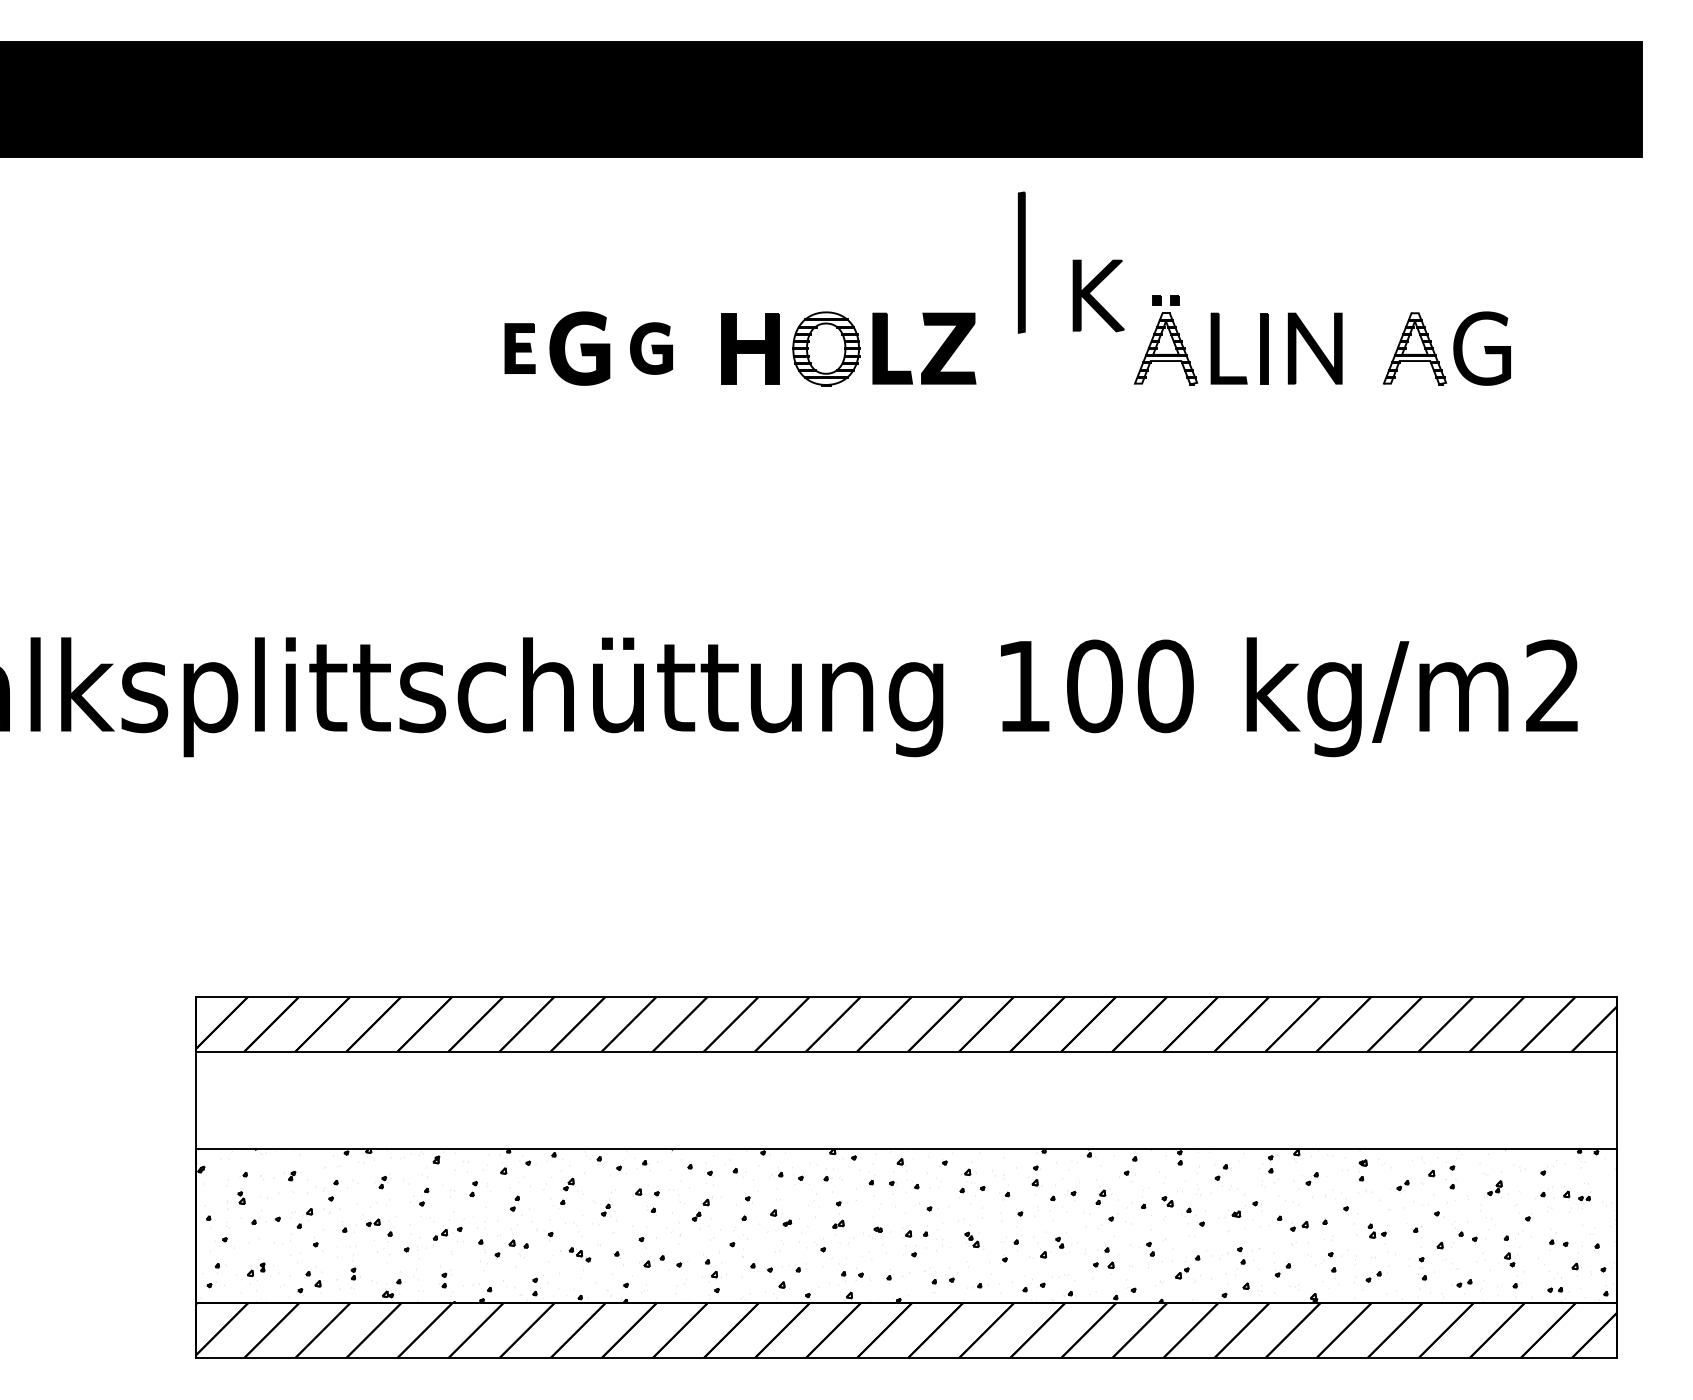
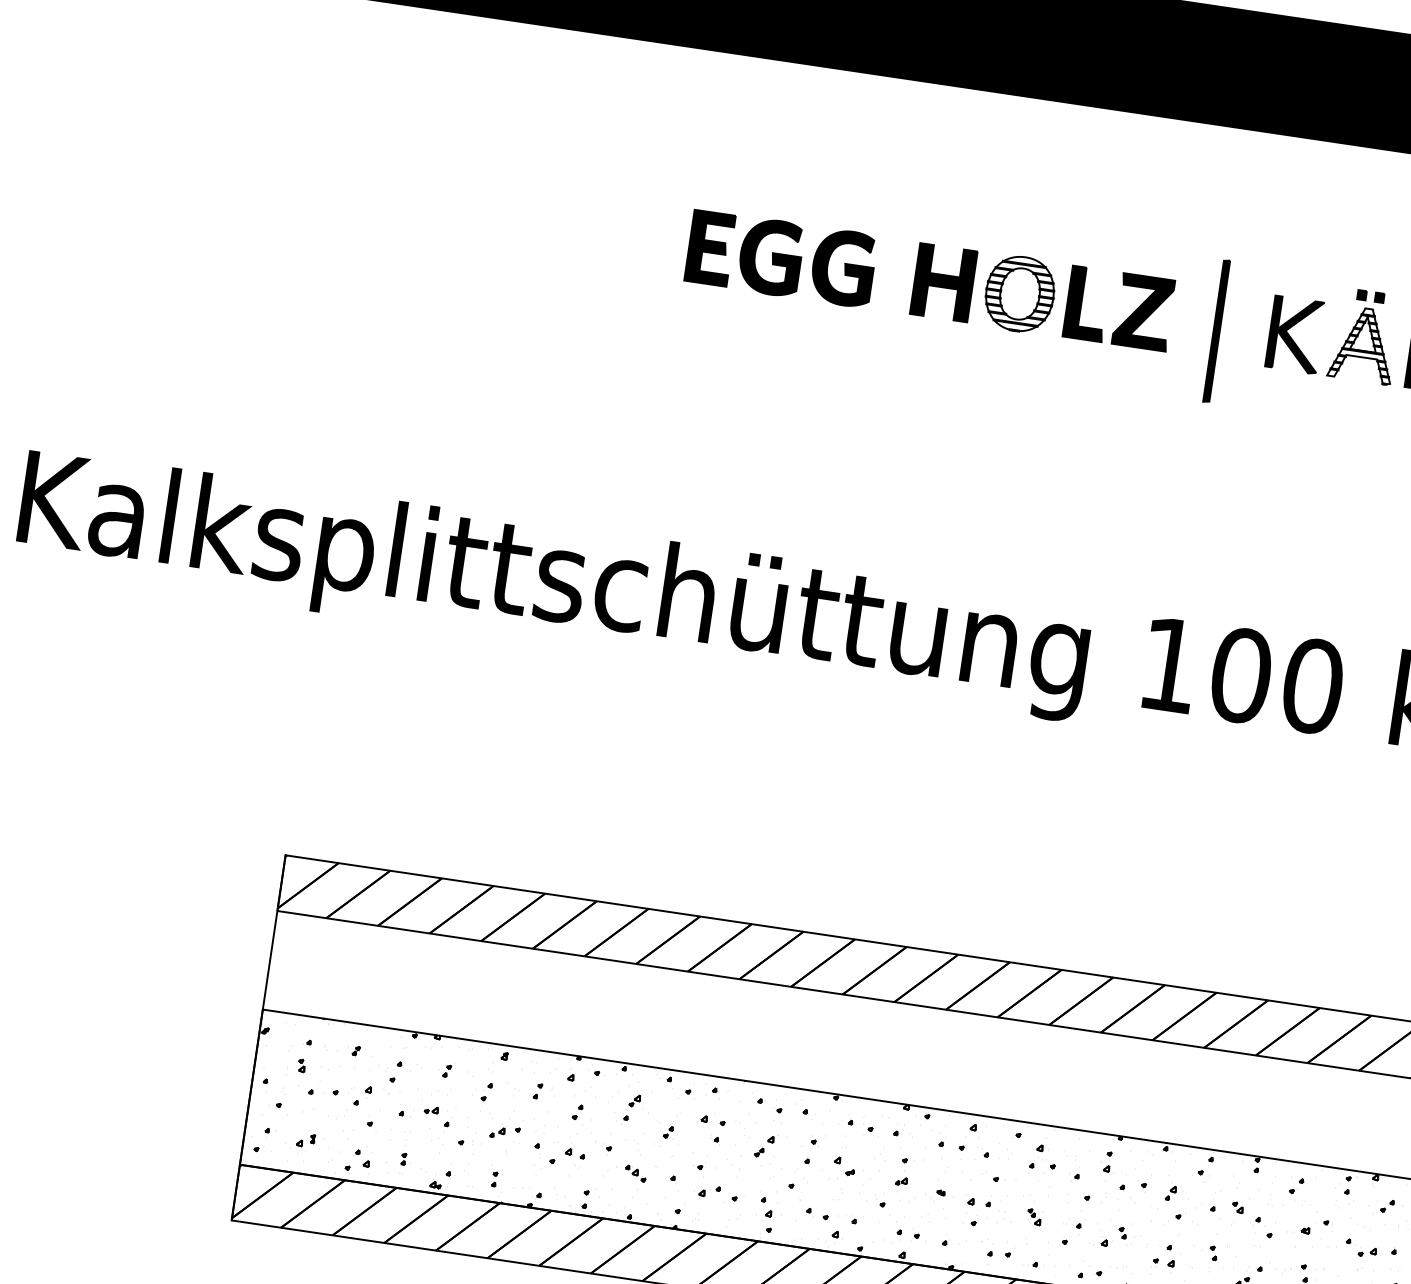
part: (1021, 262) -> (1216, 331), moved
part: (1098, 295) -> (1295, 334), moved
part: (519, 348) -> (709, 248), size x1.43
part: (651, 348) -> (843, 267), size x1.43

